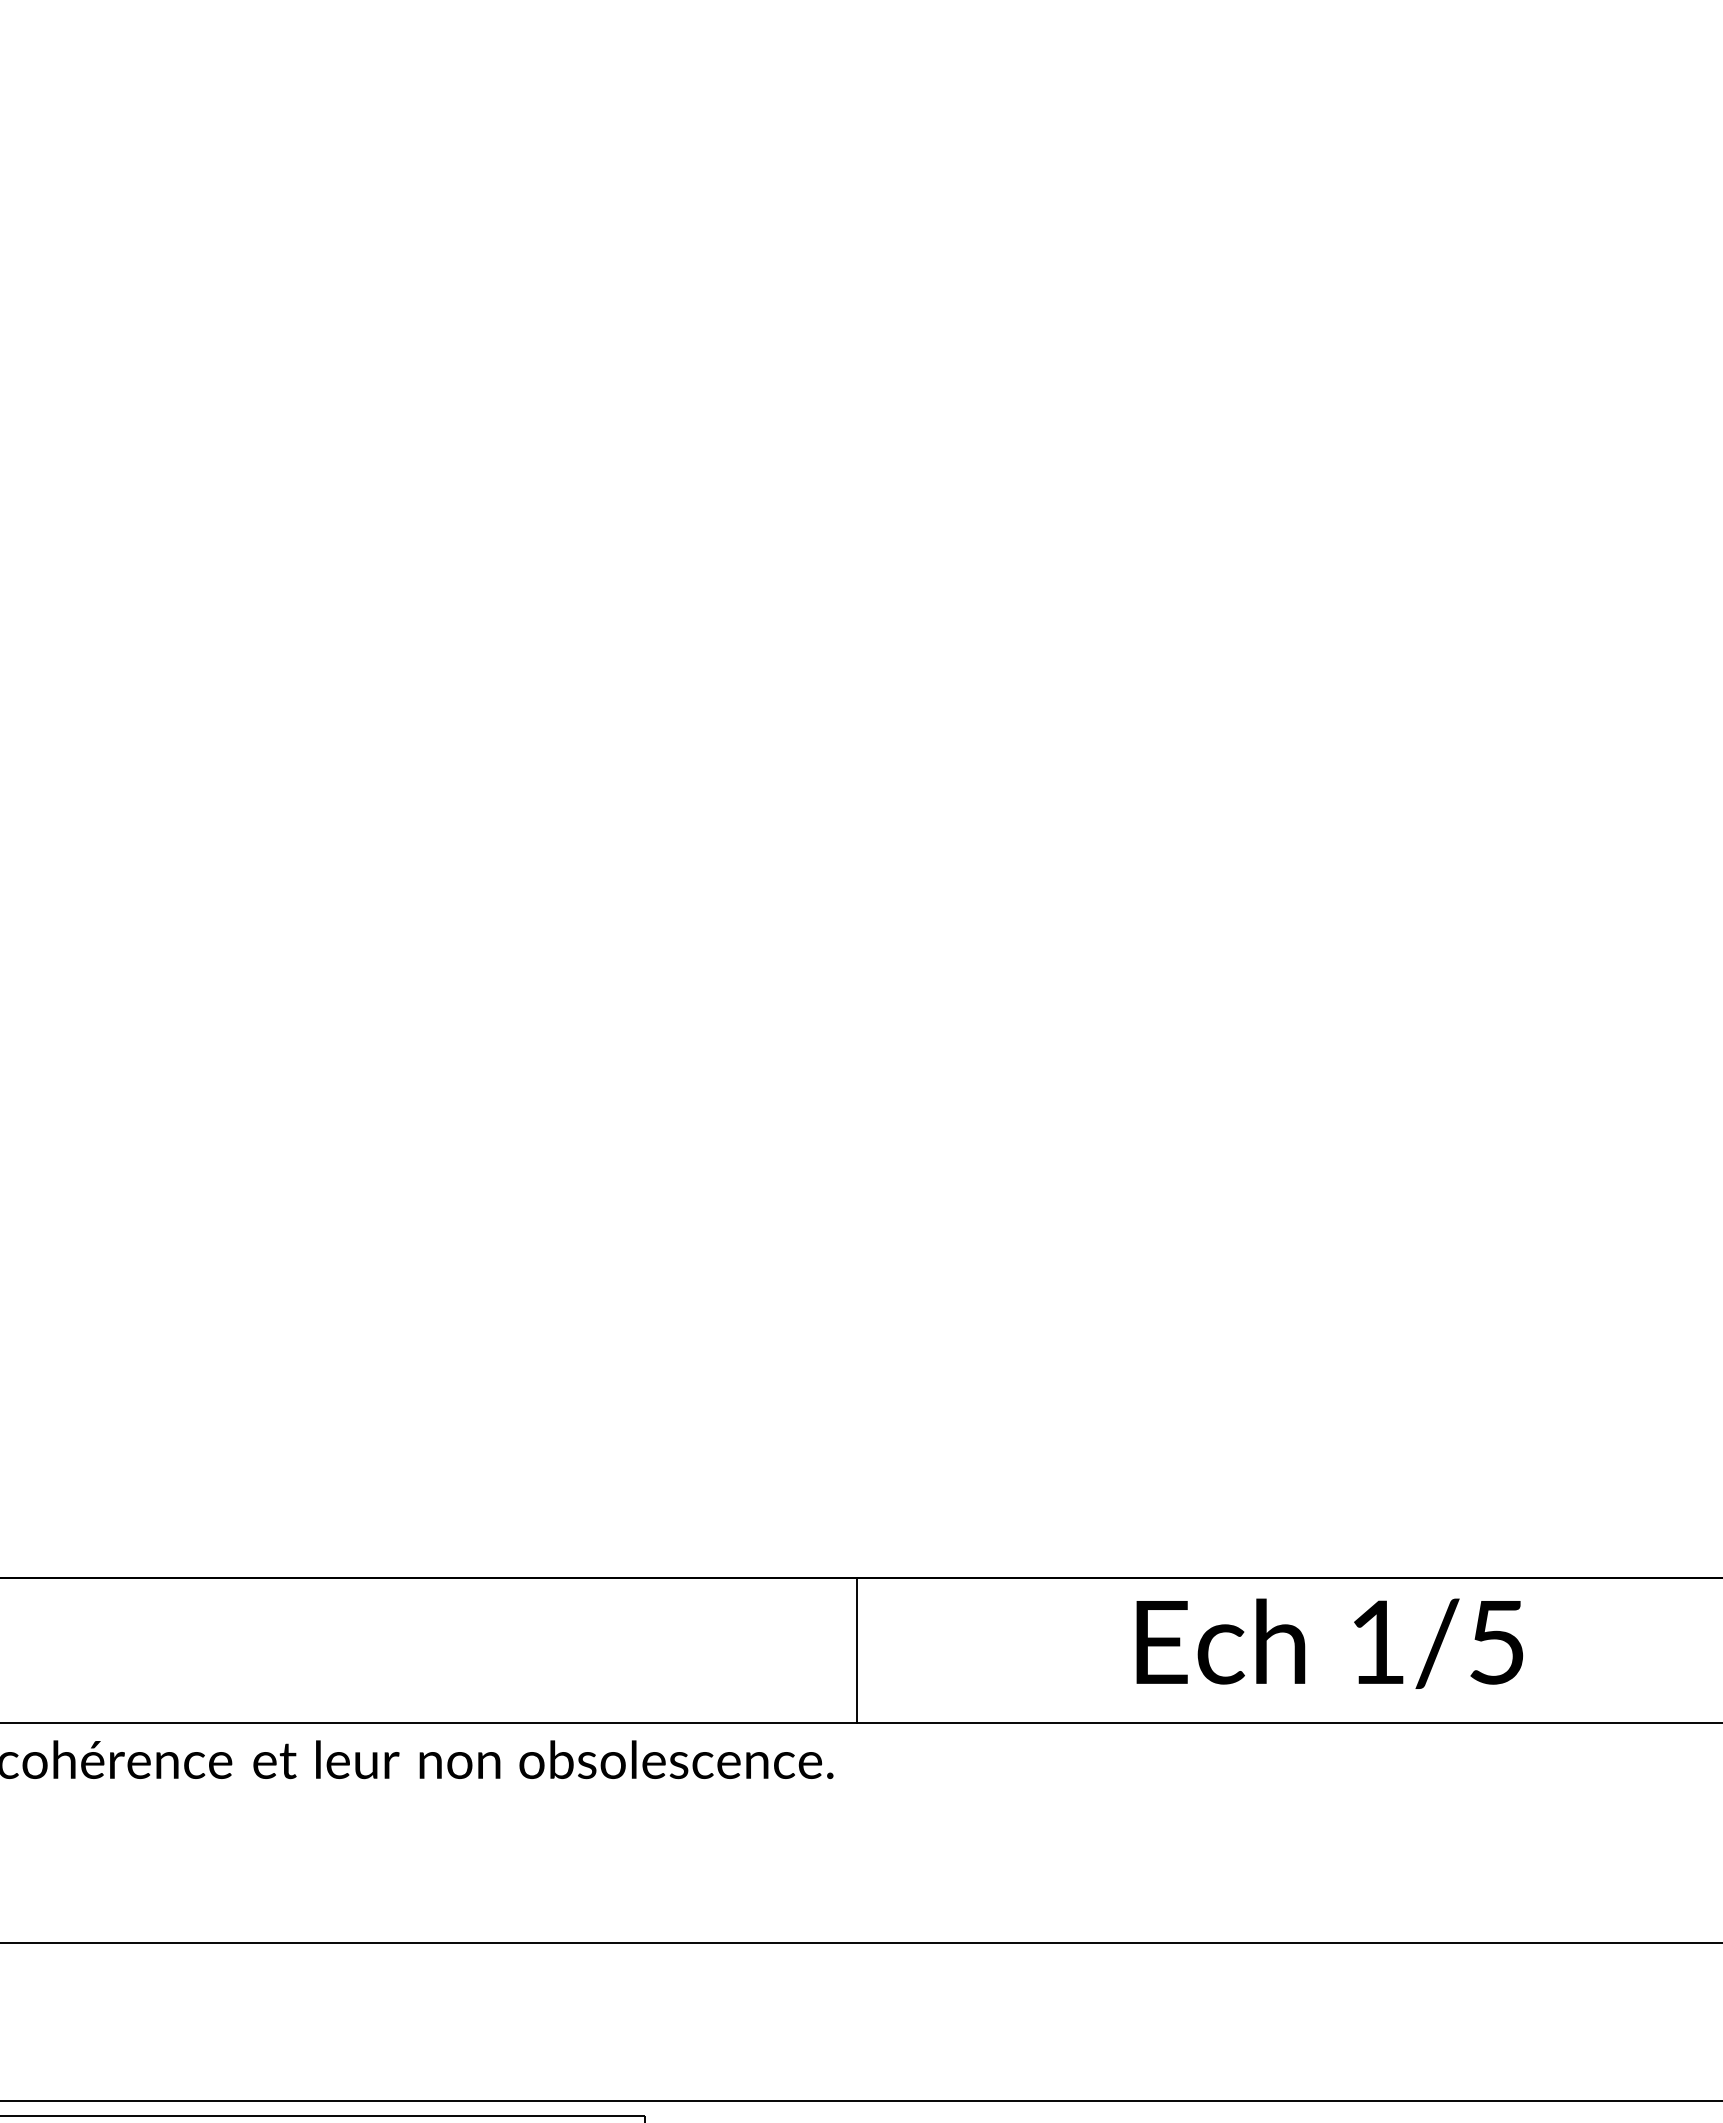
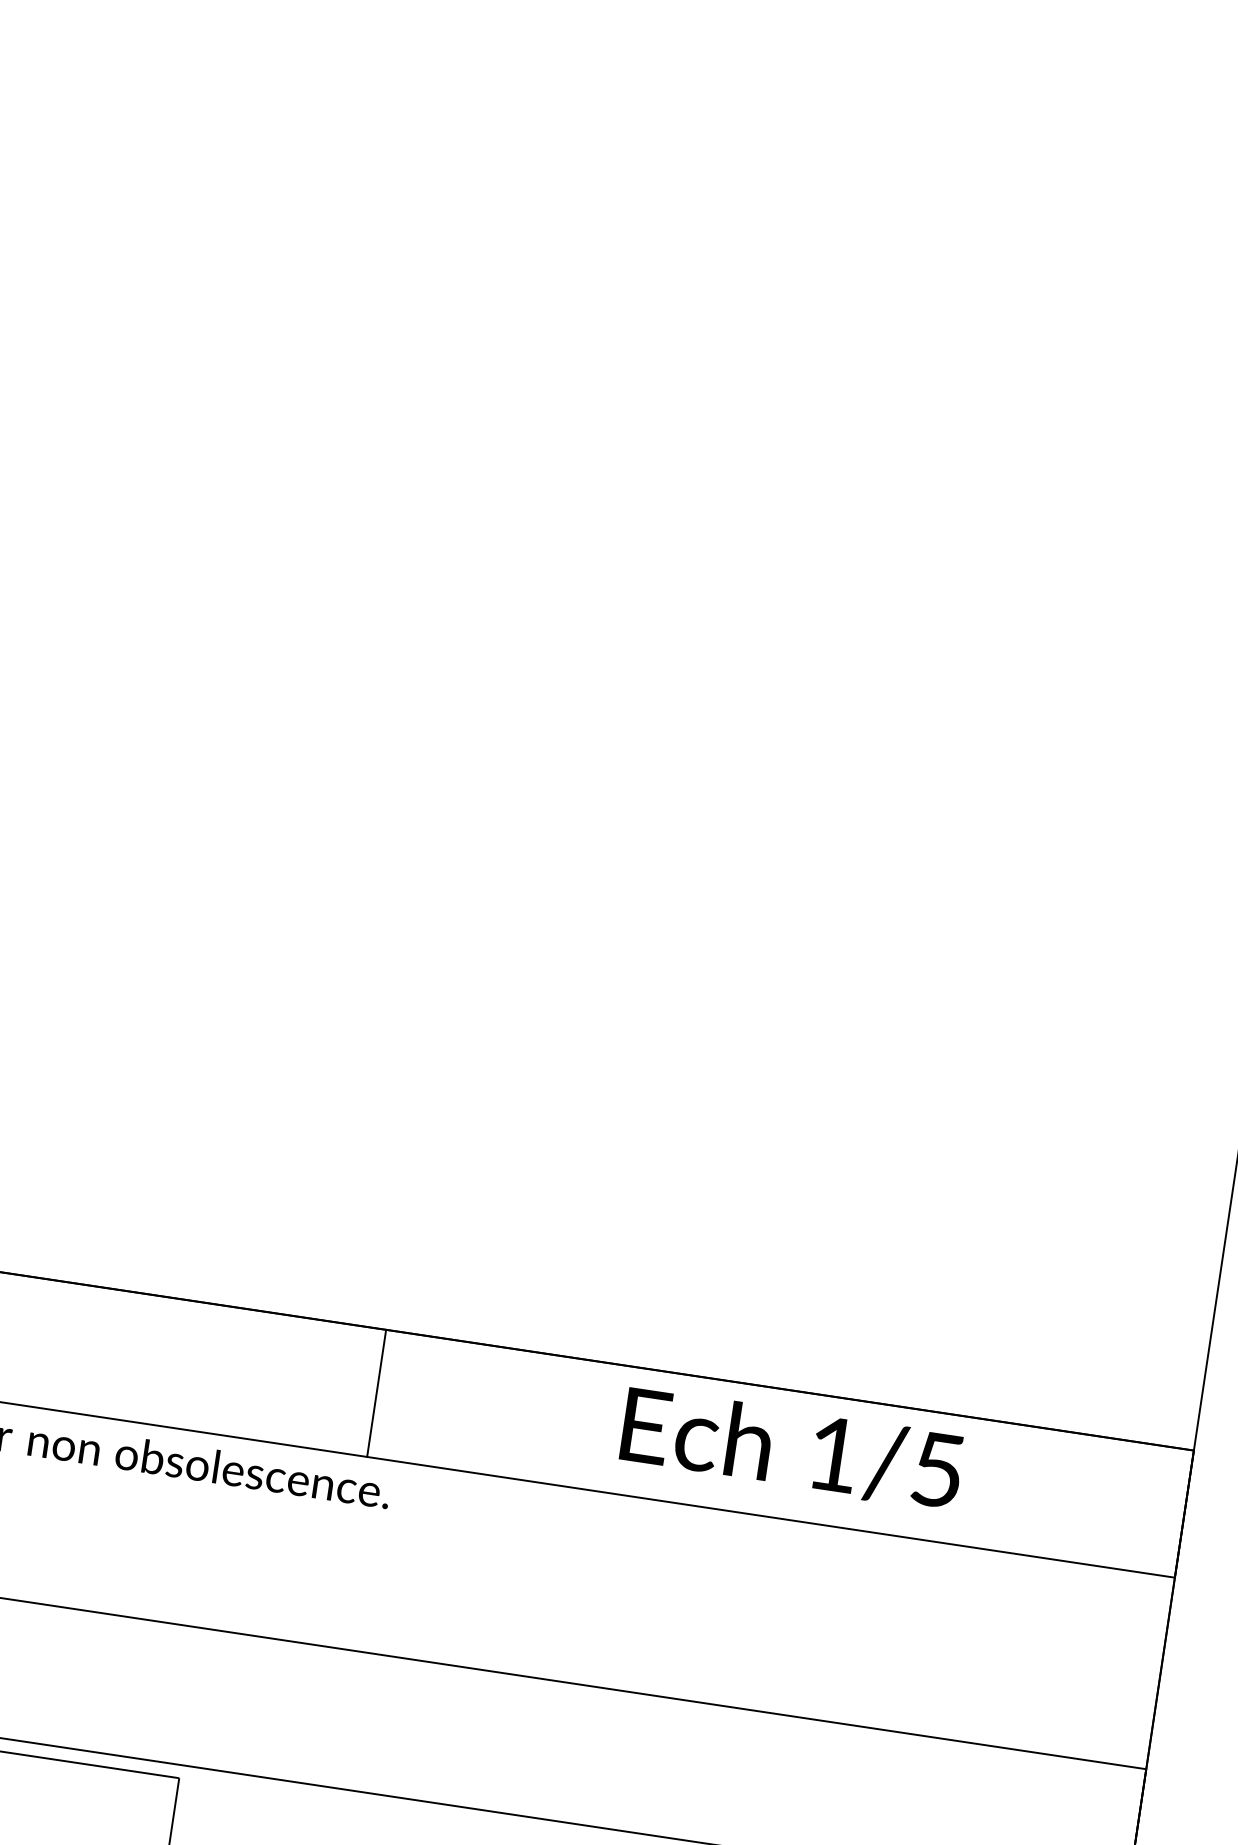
text: (1329, 1643) -> (791, 1449), moved
line: (856, 1650) -> (376, 1393), moved

